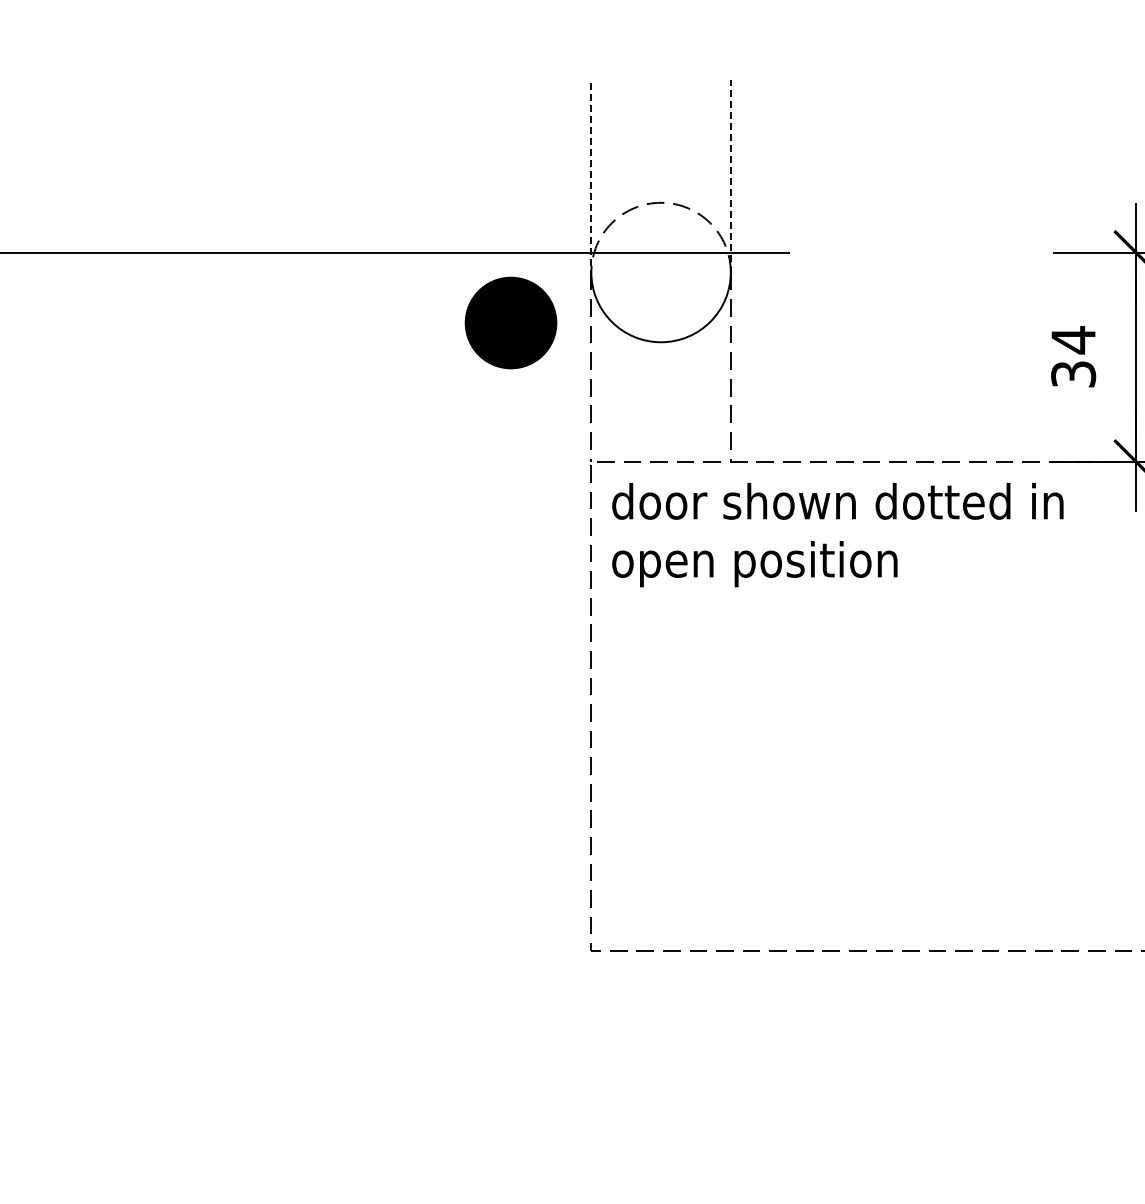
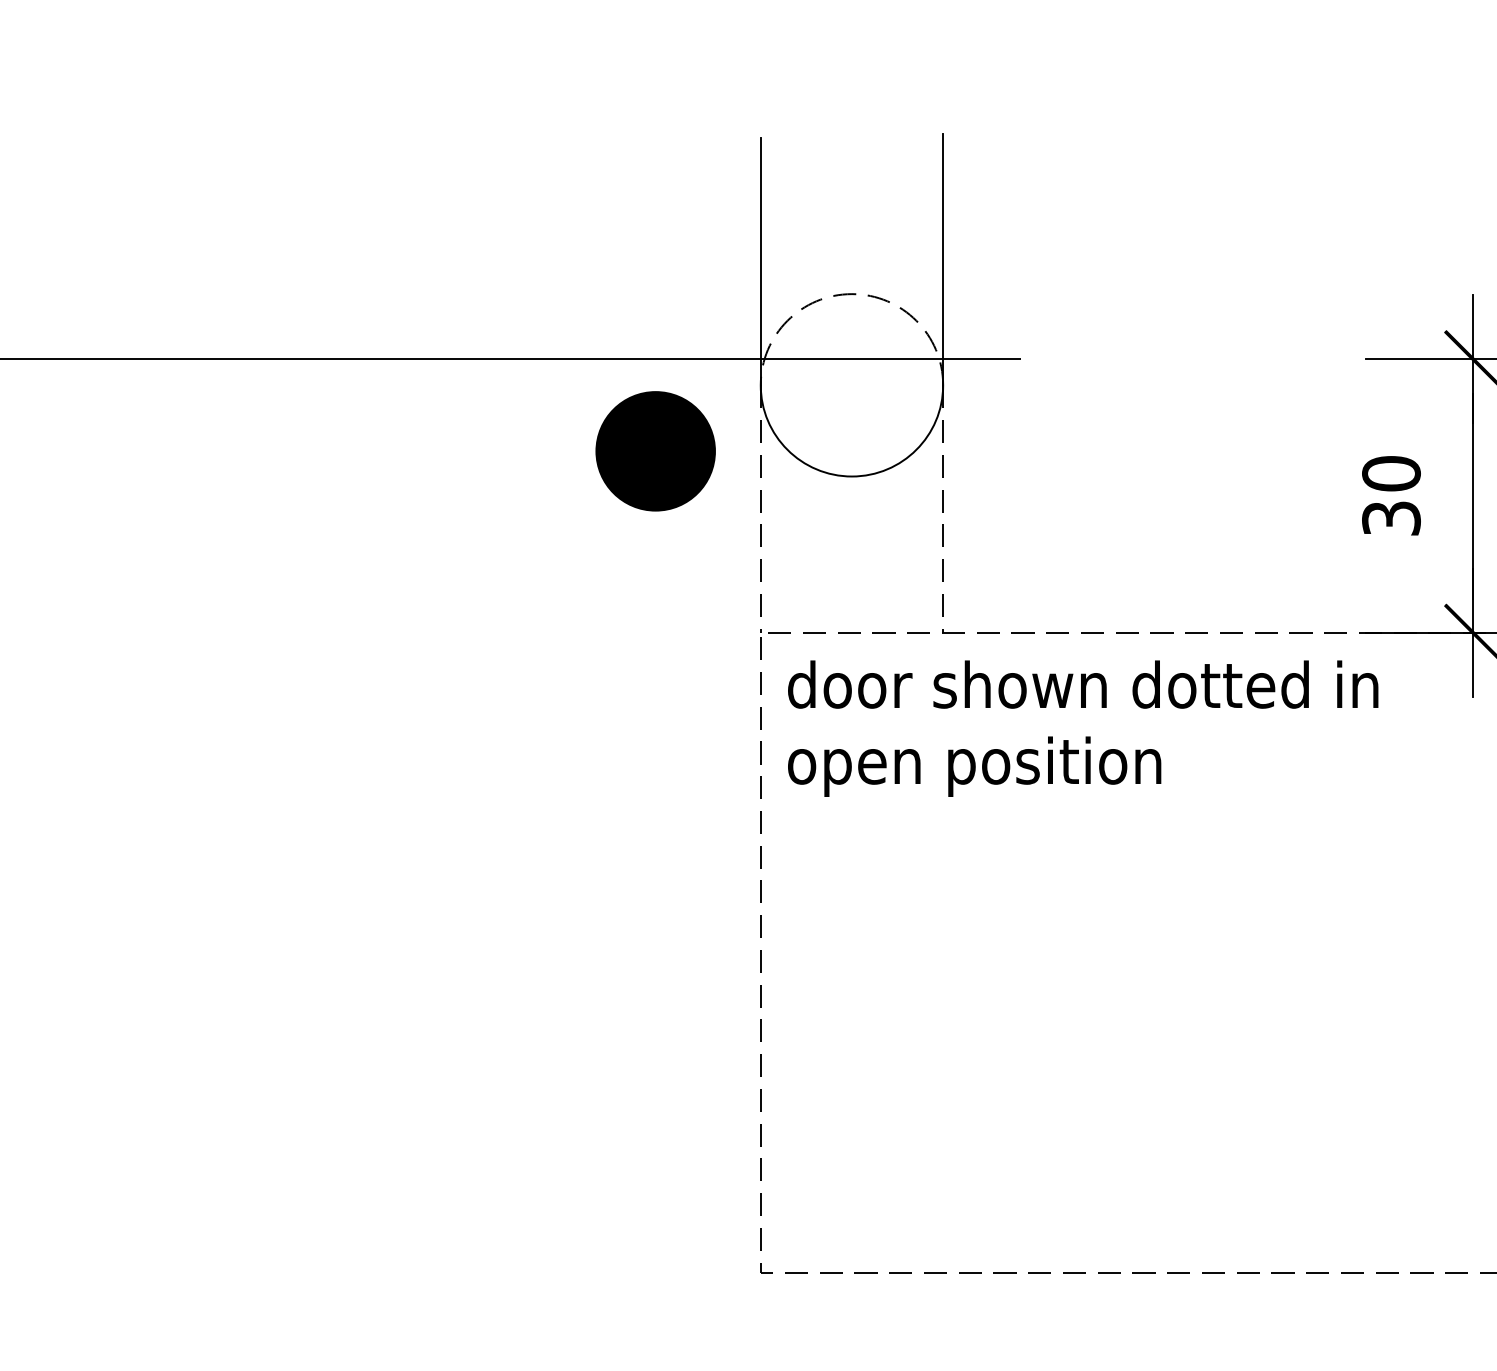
line: (730, 176) -> (942, 259), dashed -> solid
line: (591, 177) -> (760, 261), dashed -> solid
text: (1073, 340) -> (1391, 474), 34 -> 30

